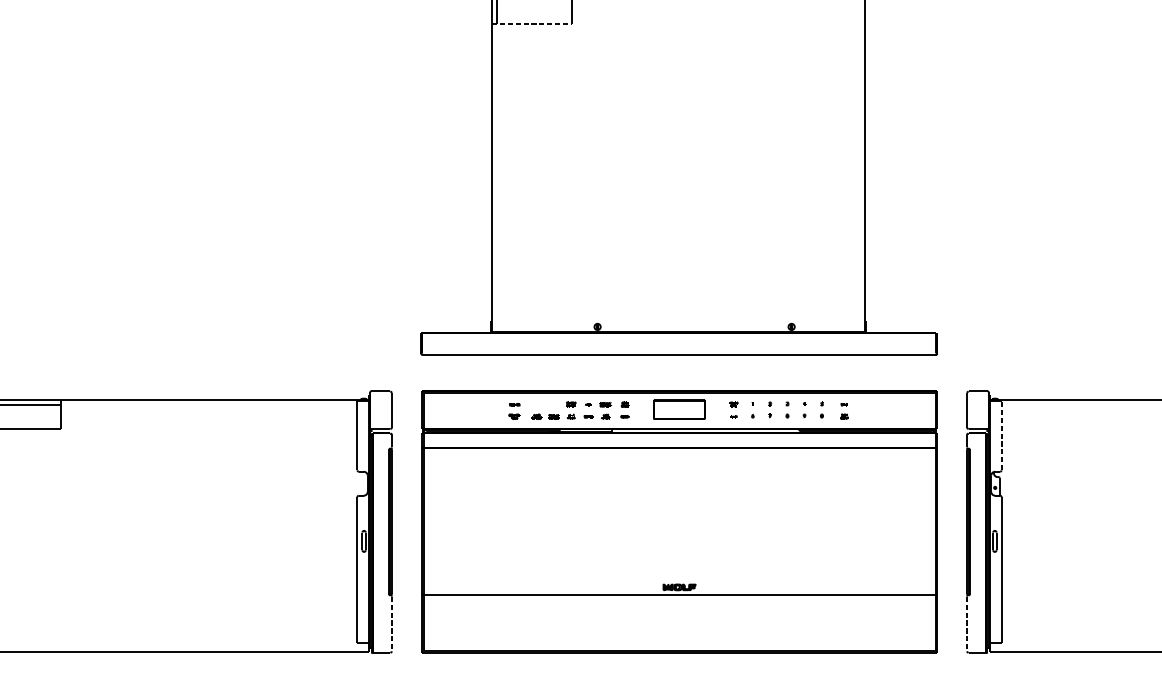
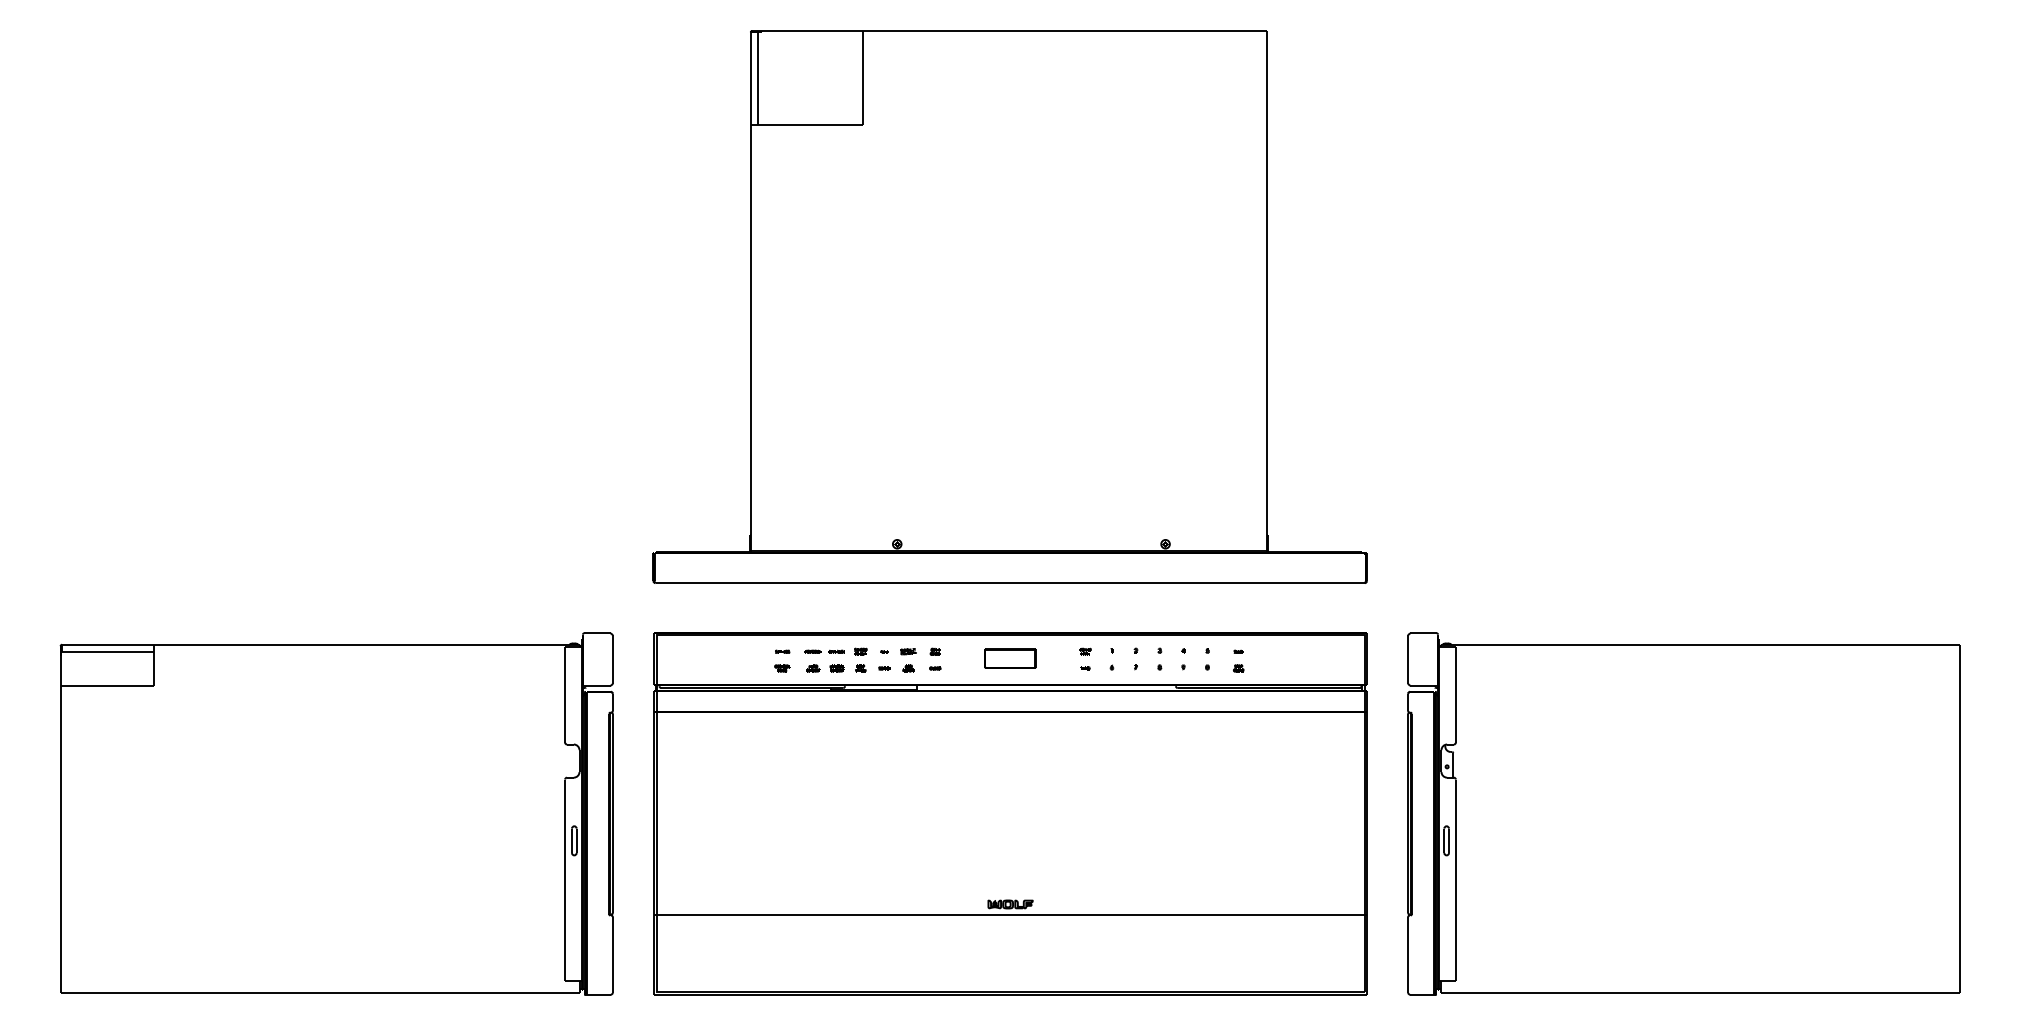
line: (531, 23) -> (806, 124), dashed -> solid
line: (542, 404) -> (821, 651), added
part: (679, 409) -> (1010, 658), size x0.71
line: (1001, 435) -> (1455, 694), dashed -> solid
line: (391, 624) -> (612, 955), dashed -> solid
line: (967, 624) -> (1408, 955), dashed -> solid

